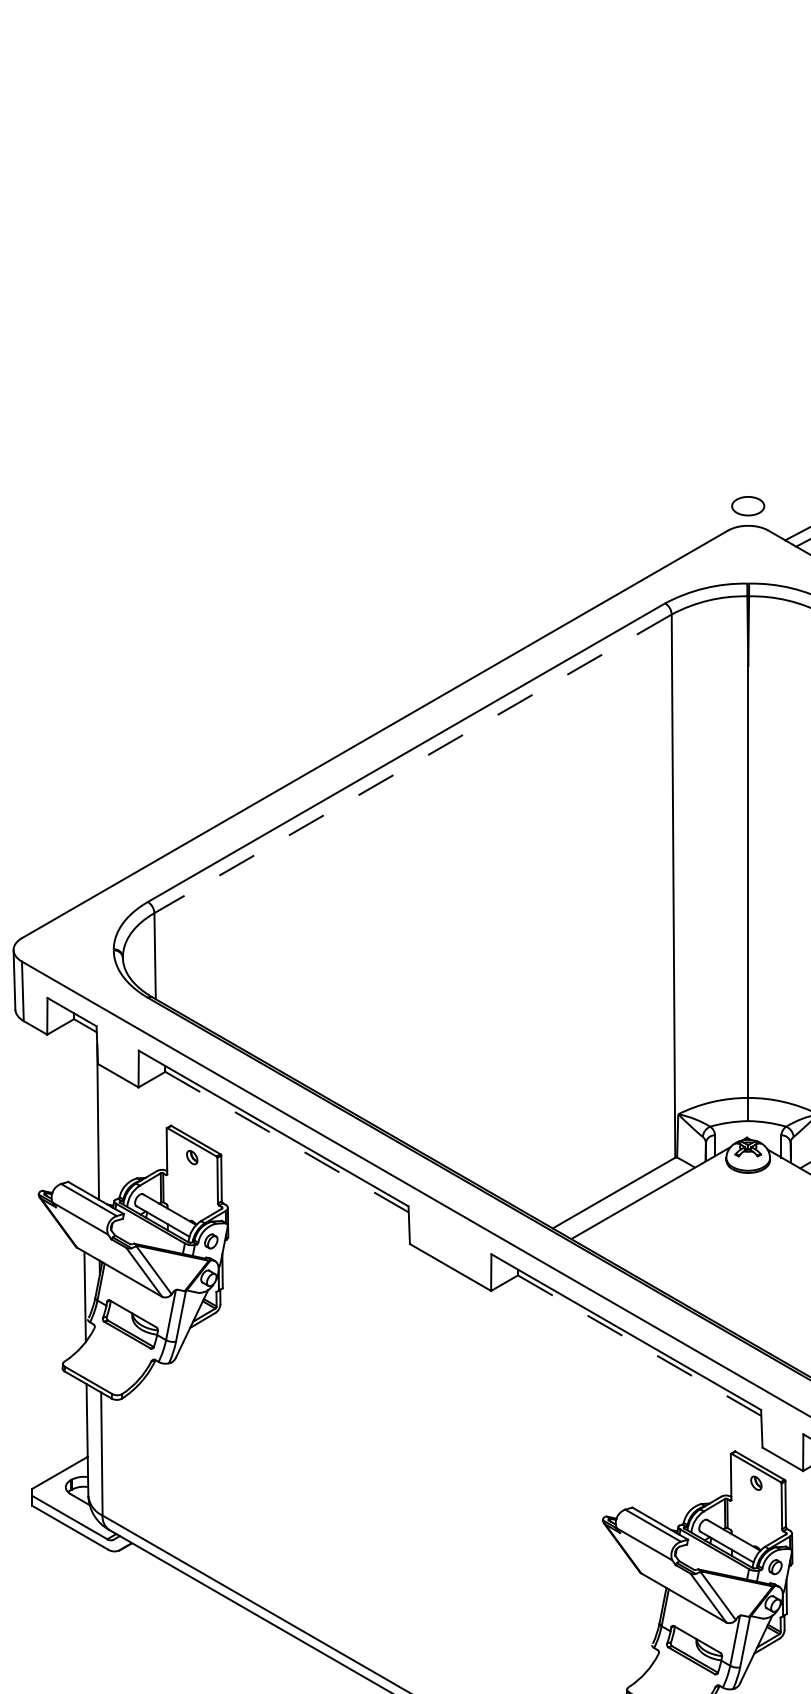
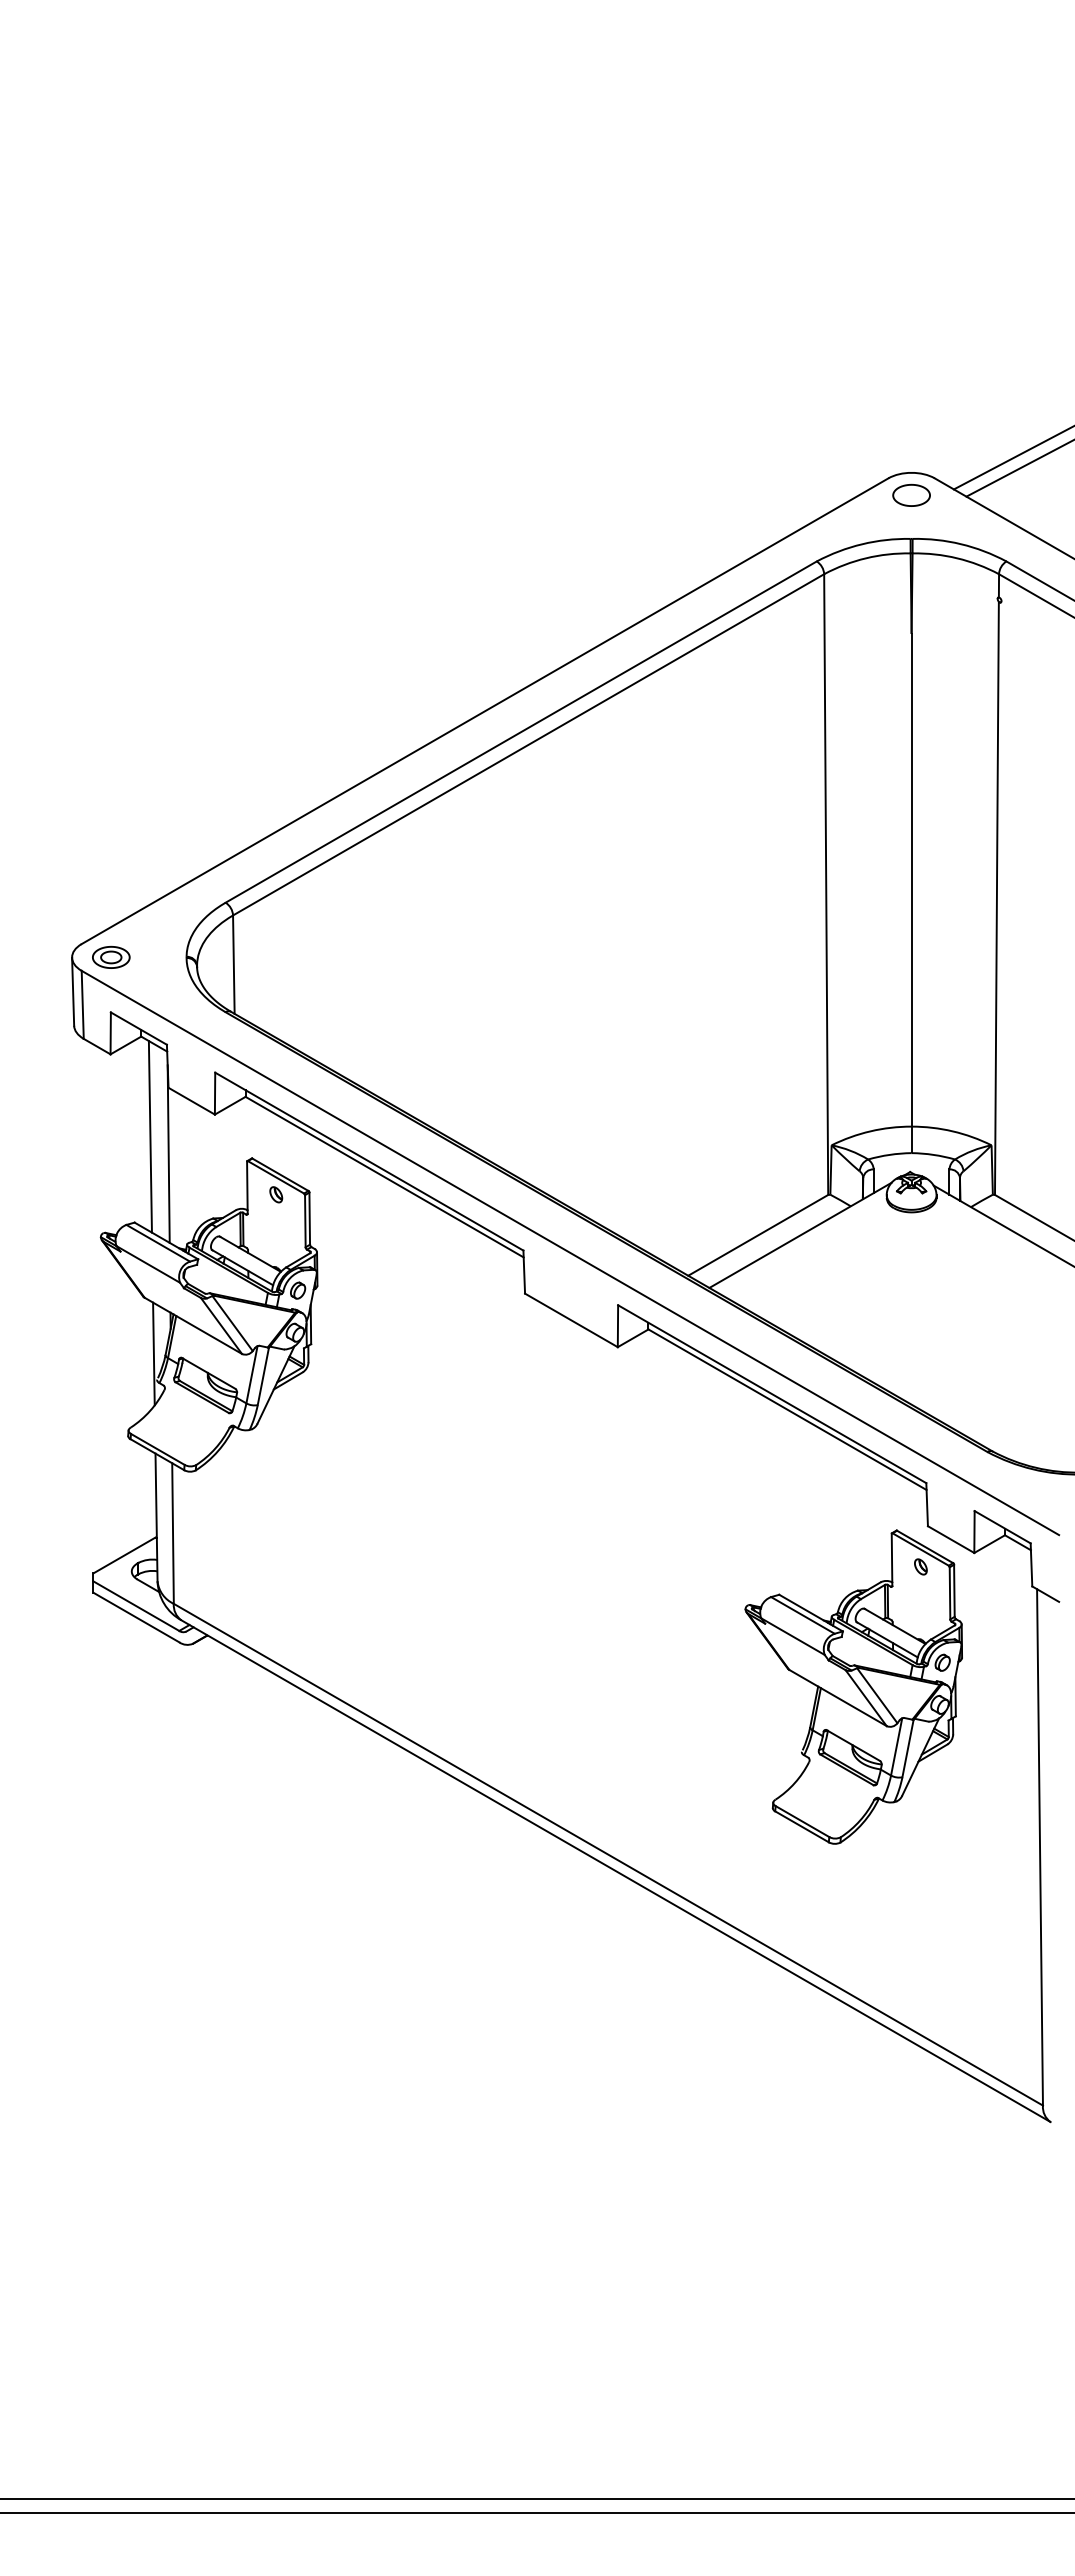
part: (748, 505) -> (911, 494), moved
line: (412, 764) -> (528, 745), dashed -> solid
part: (48, 949) -> (111, 956), added
line: (81, 1106) -> (149, 1136), added
line: (286, 1142) -> (384, 1177), dashed -> solid
line: (639, 1345) -> (787, 1409), dashed -> solid

